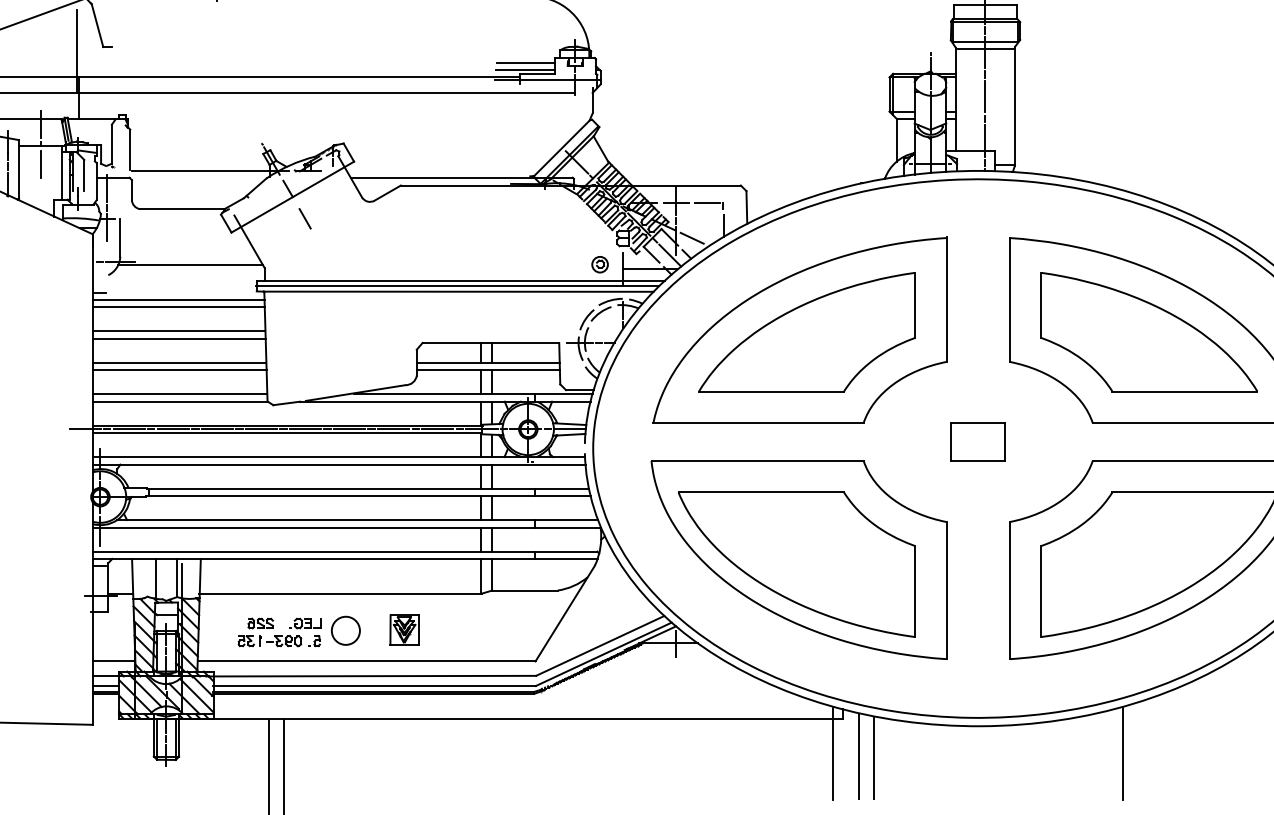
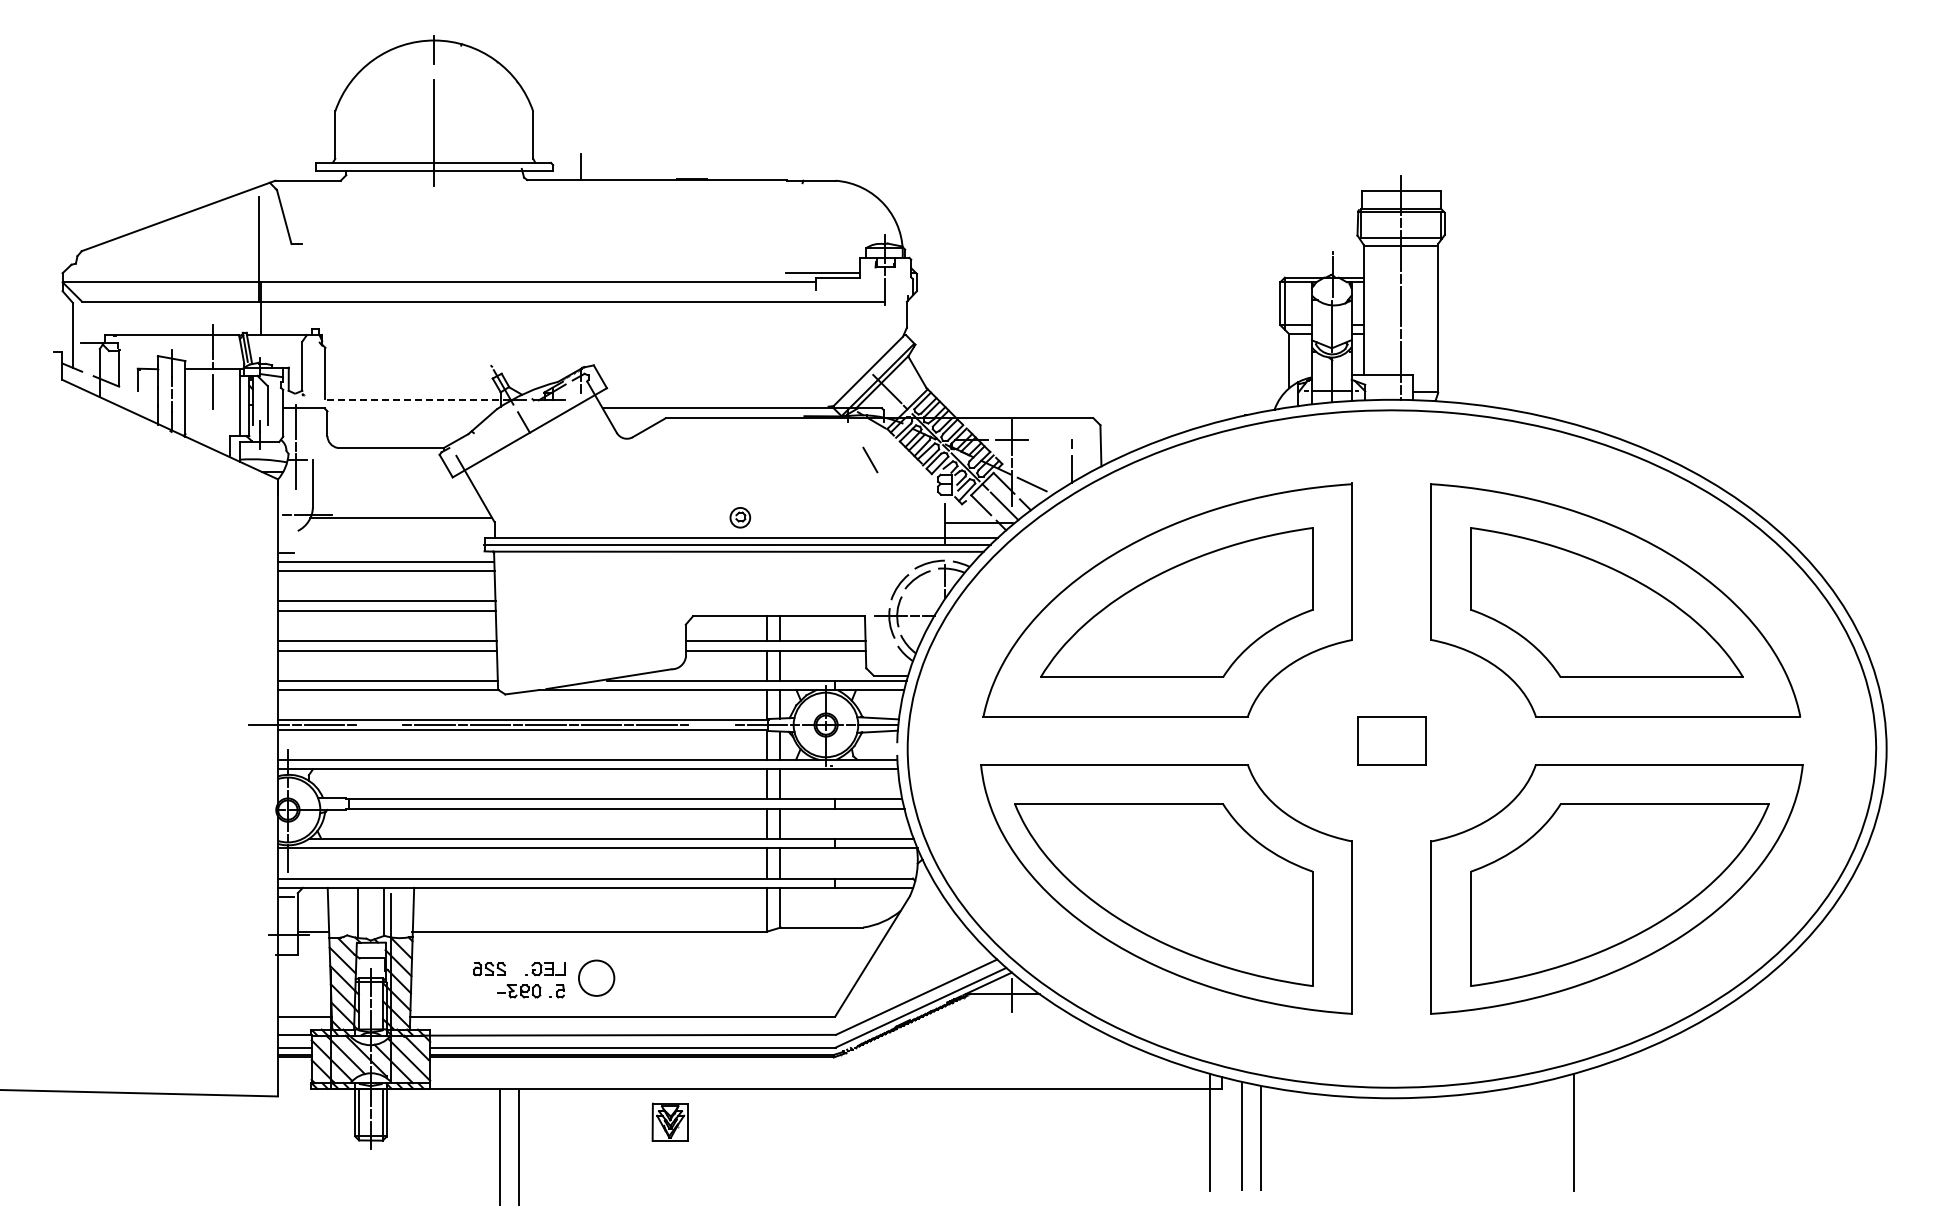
line: (525, 63) -> (822, 264), removed
line: (547, 80) -> (850, 285), removed
line: (205, 171) -> (419, 400), solid -> dashed
line: (707, 202) -> (1051, 439), removed
line: (305, 218) -> (870, 459), moved
part: (600, 264) -> (740, 517), moved
line: (173, 429) -> (379, 724), removed
line: (437, 429) -> (711, 724), removed
part: (403, 629) -> (669, 1121), moved
part: (249, 641) -> (475, 991), removed

